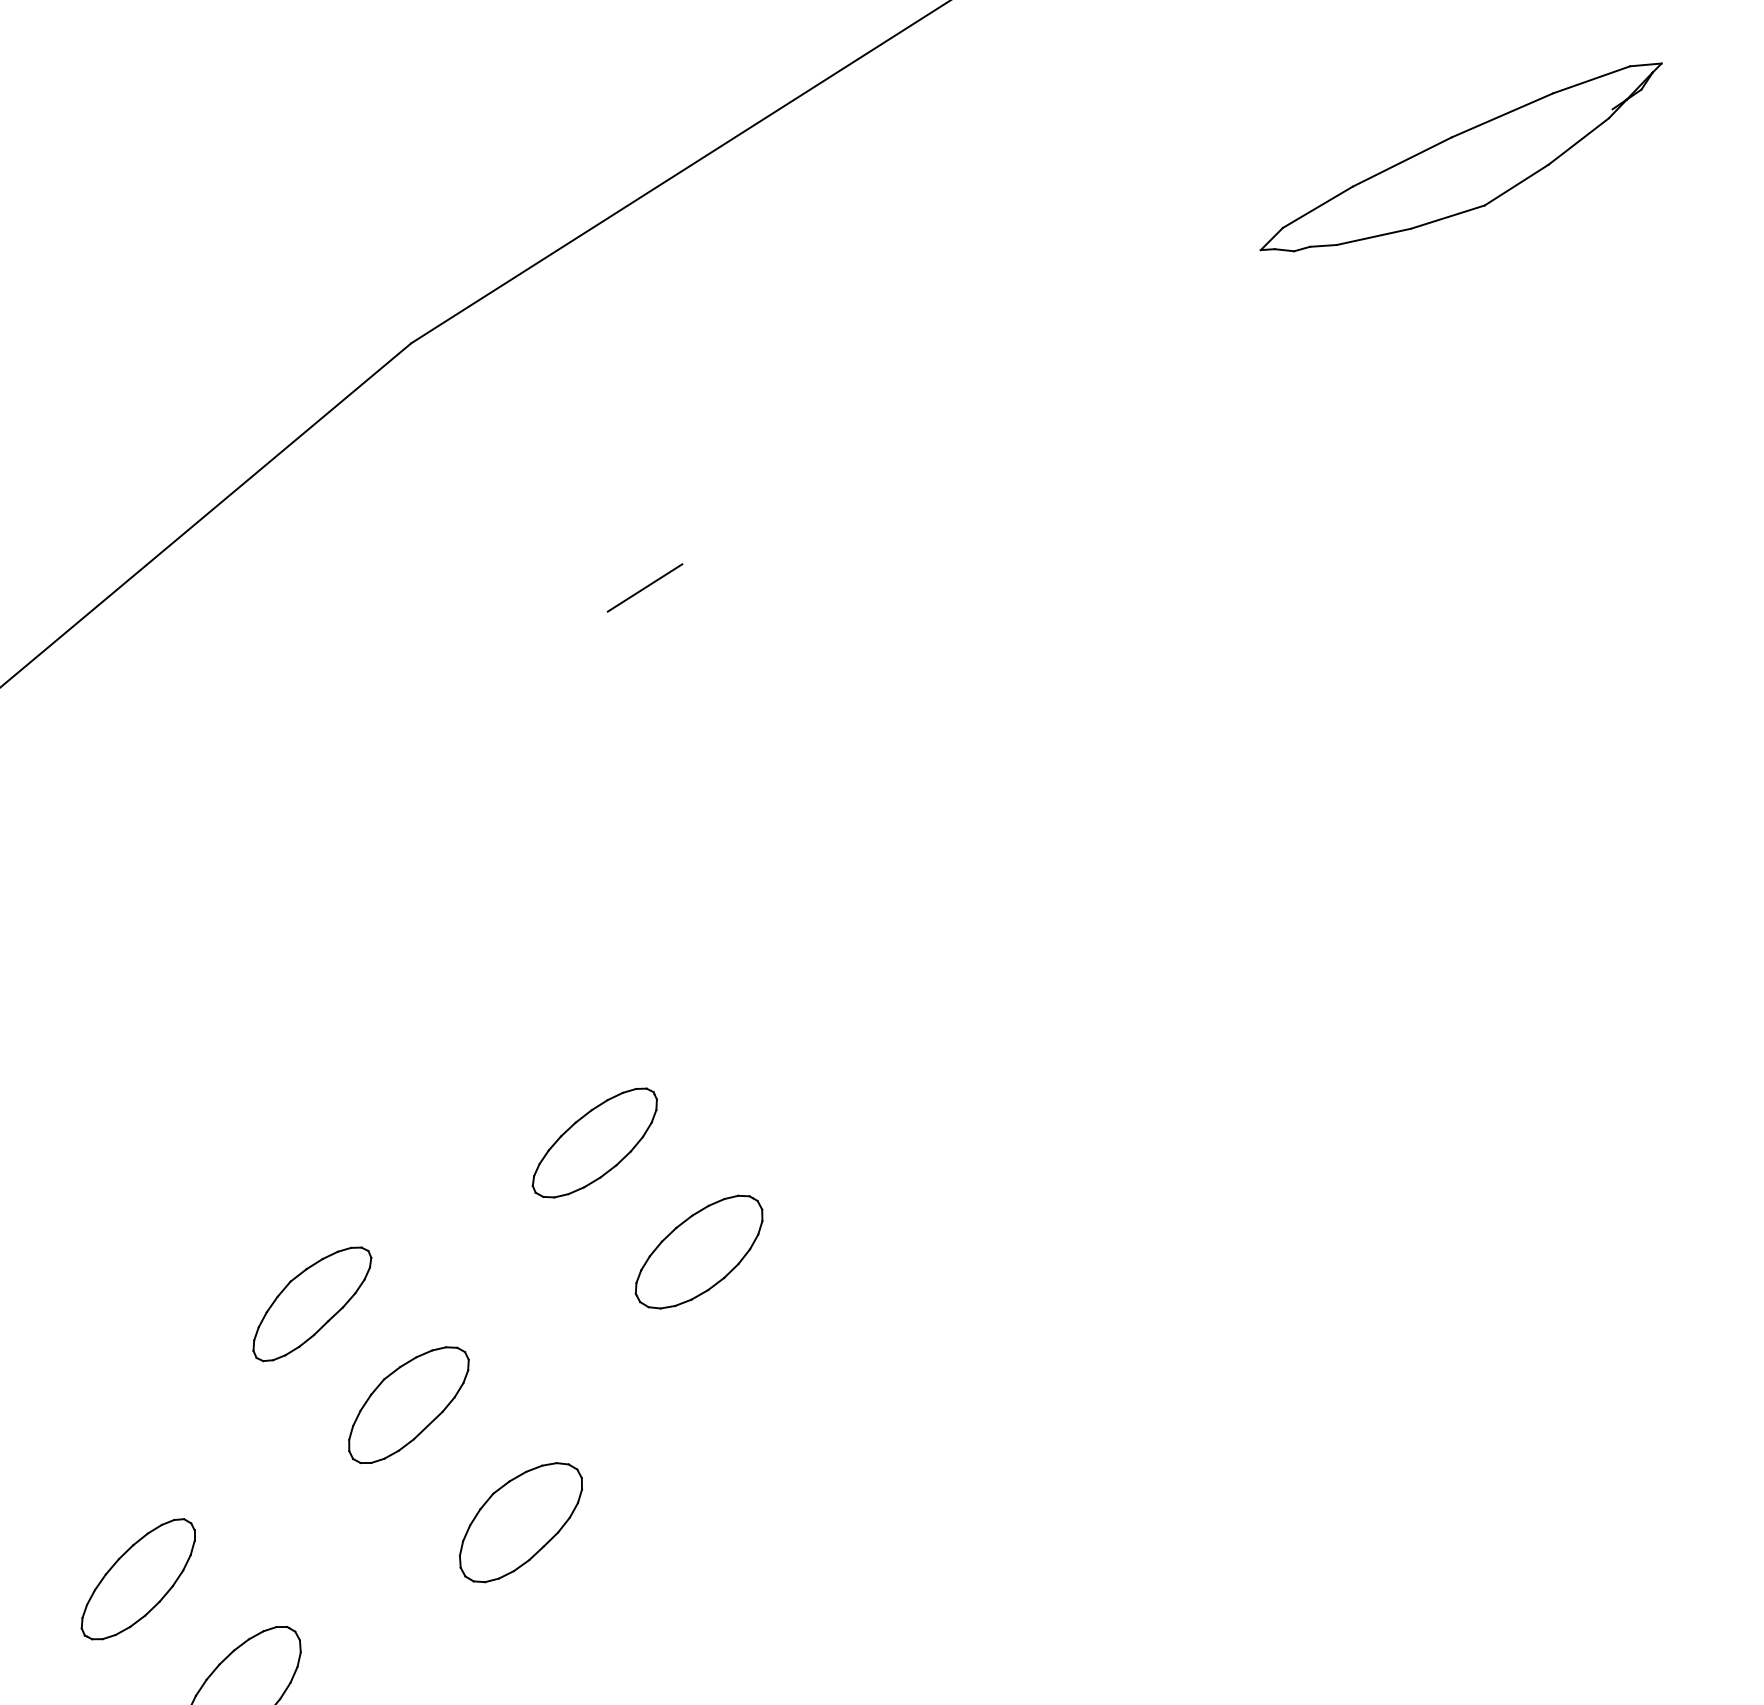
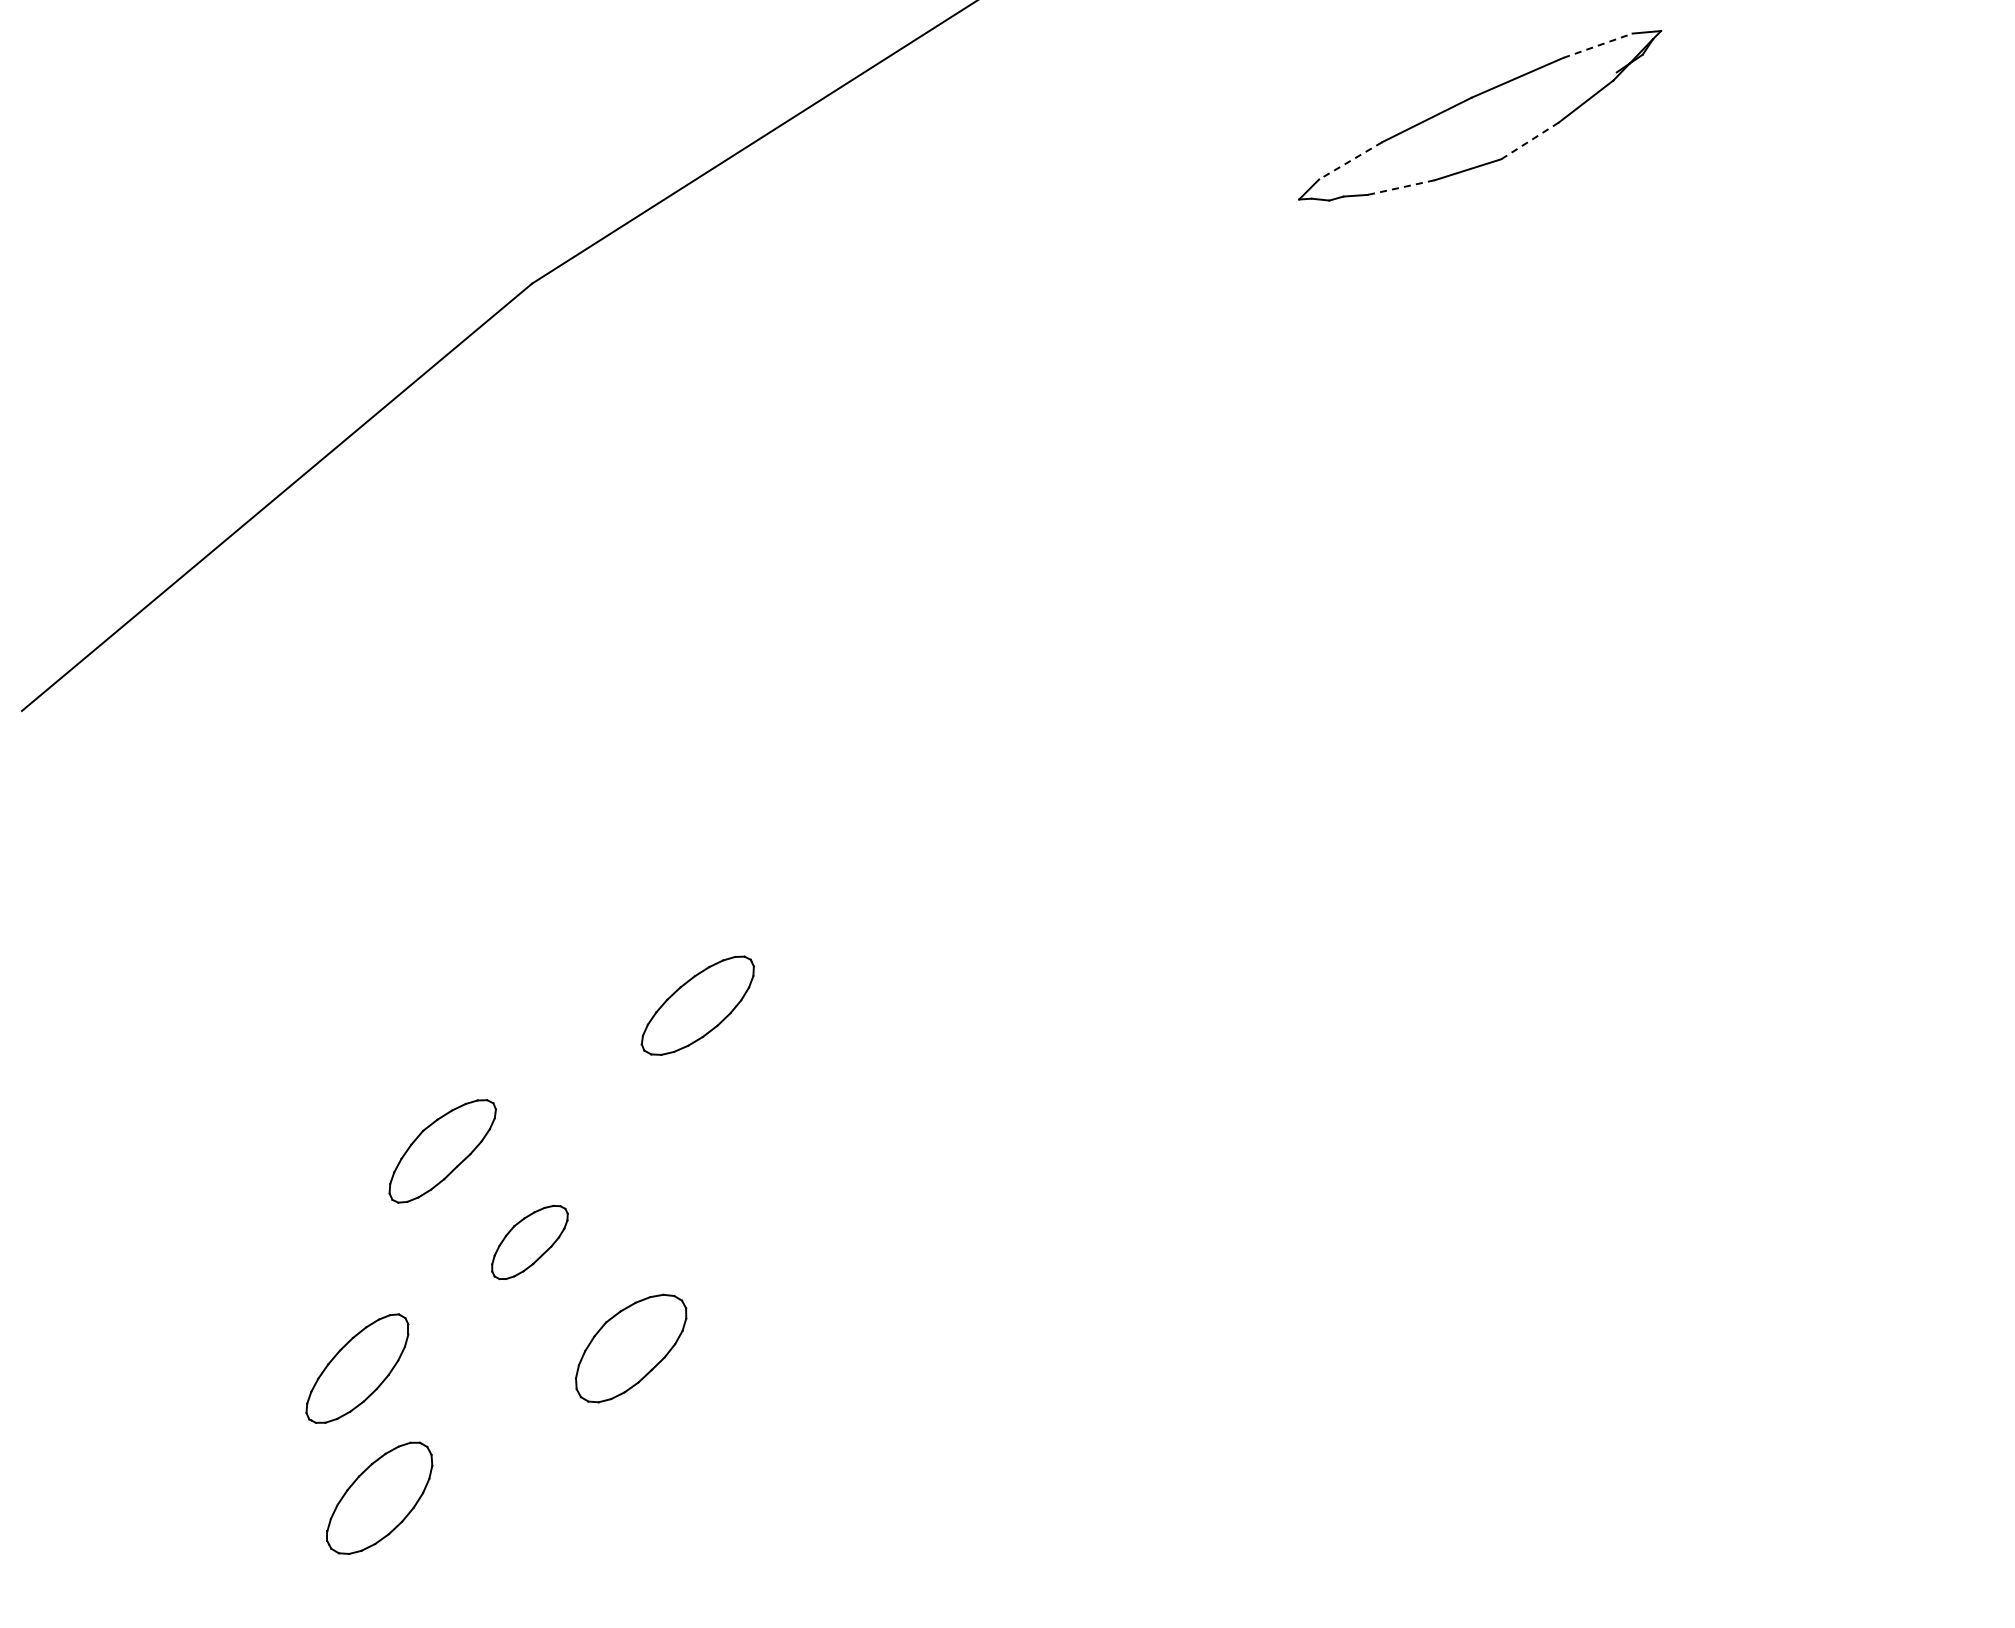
line: (1591, 79) -> (1597, 45), solid -> dashed
line: (1517, 184) -> (1530, 140), solid -> dashed
line: (1317, 206) -> (1350, 160), solid -> dashed
line: (1373, 236) -> (1400, 187), solid -> dashed
line: (644, 587) -> (742, 504), removed
part: (698, 1252) -> (791, 1104), removed
part: (408, 1405) -> (529, 1242), size x0.7
part: (138, 1579) -> (357, 1368), moved

